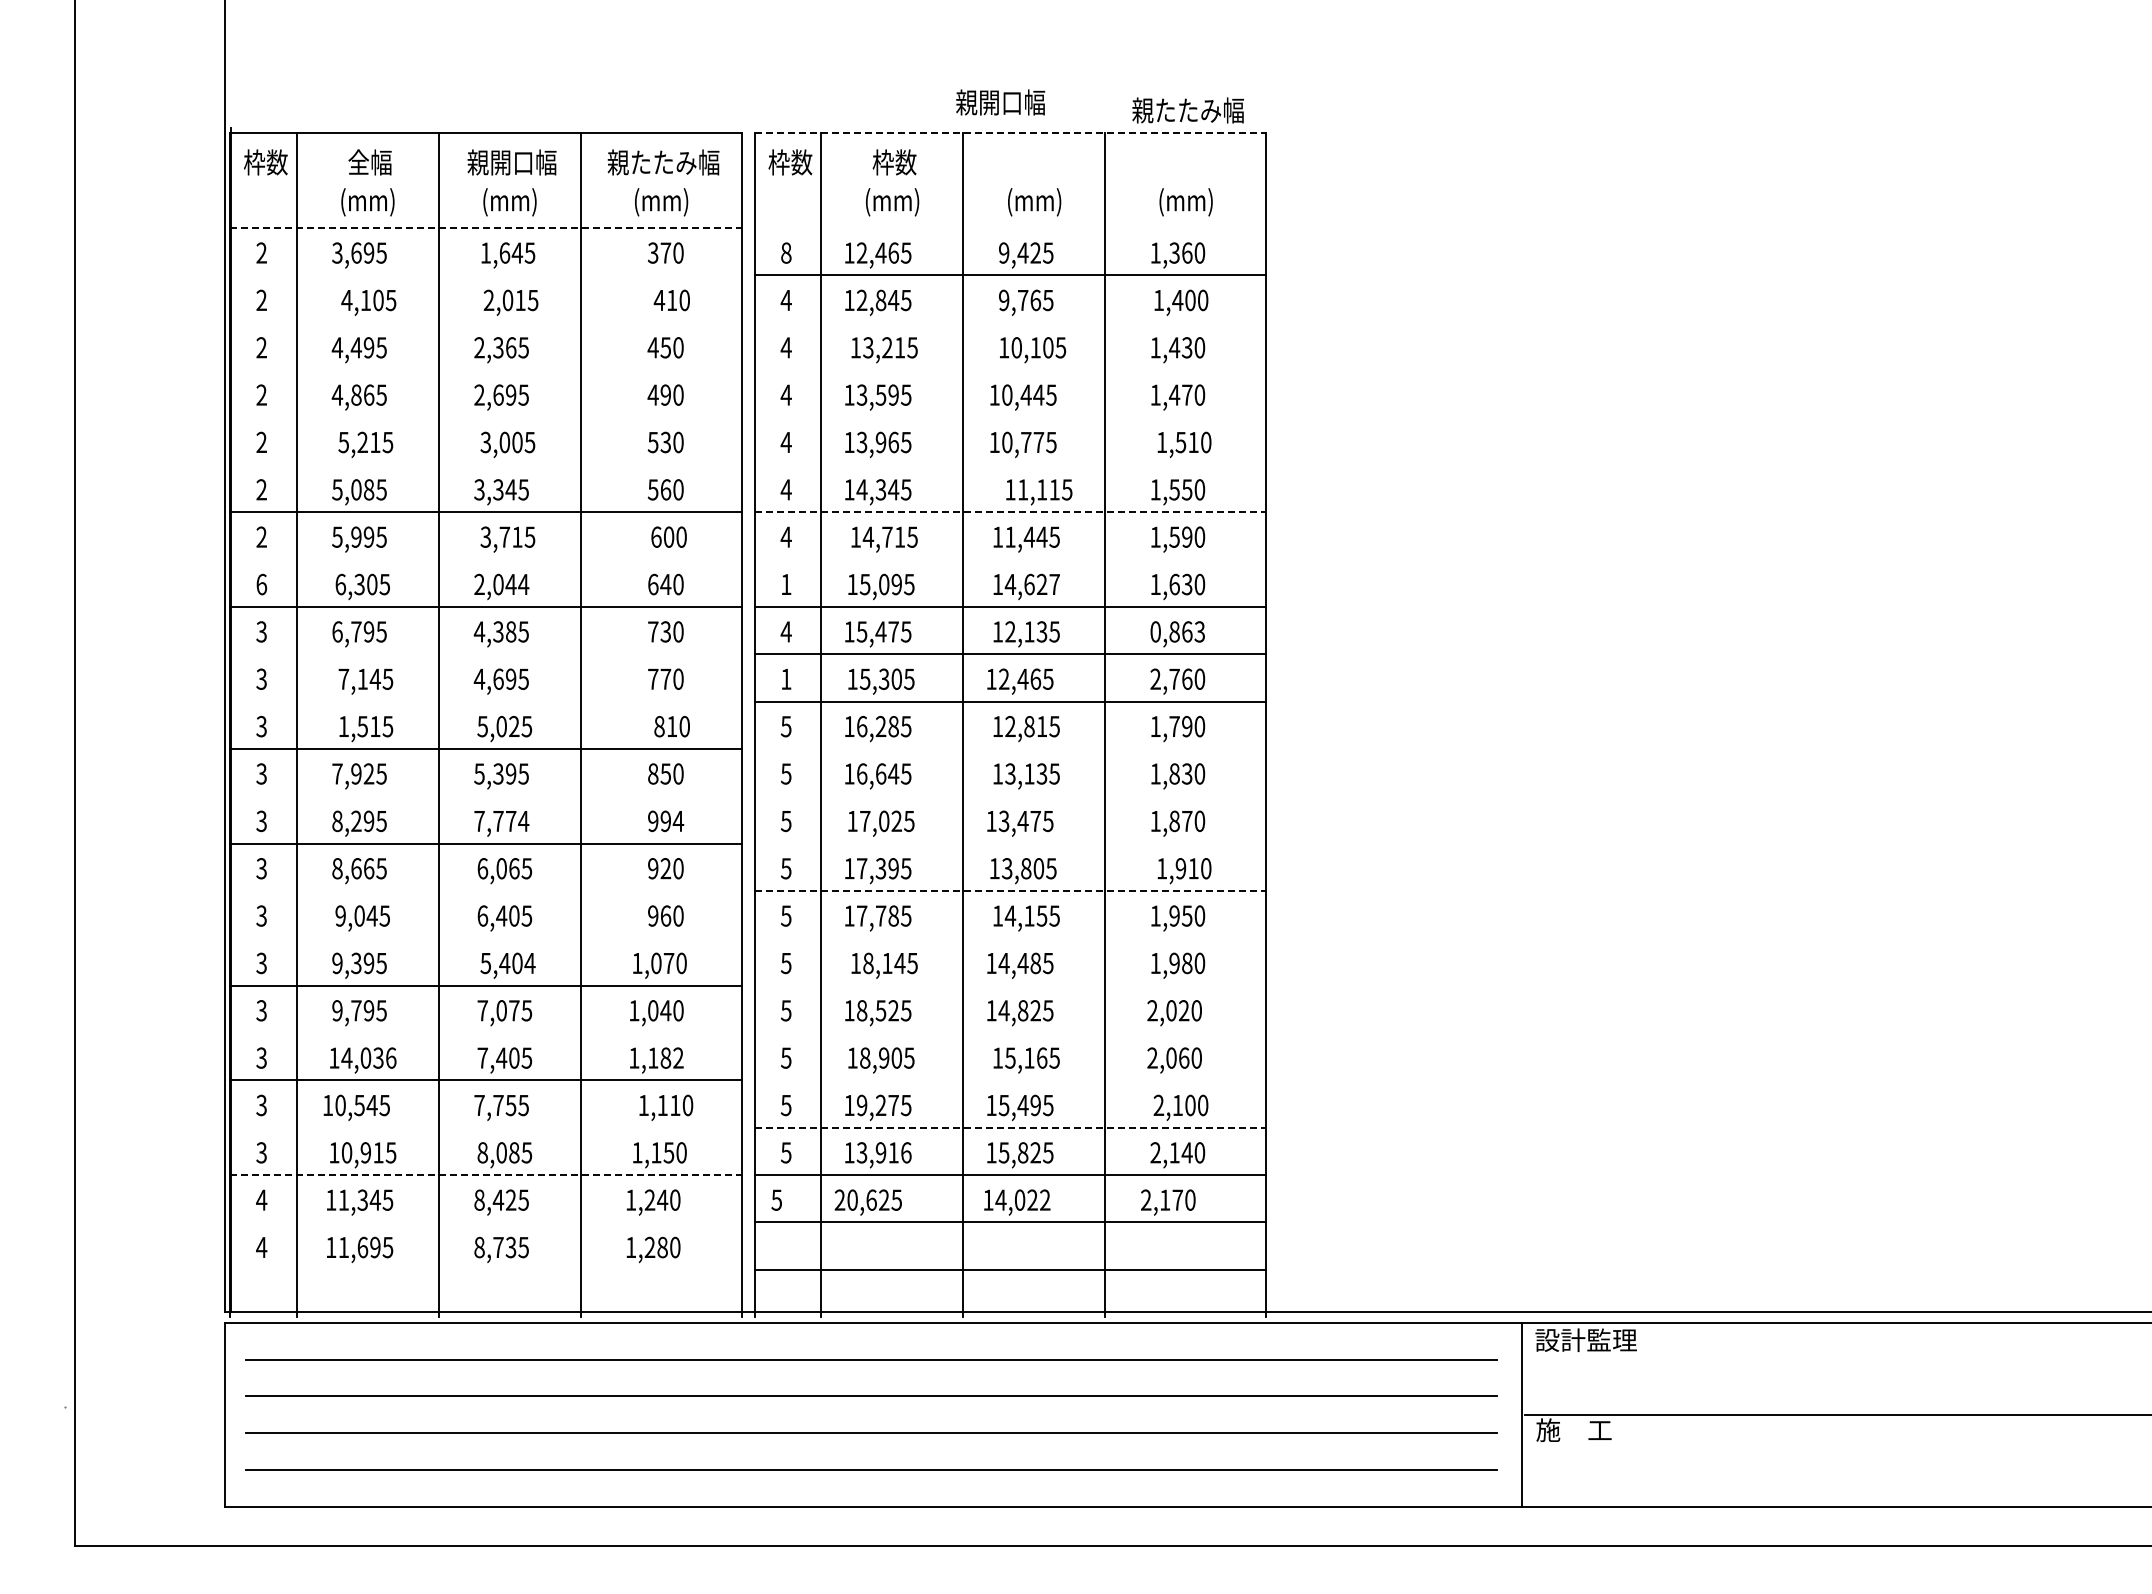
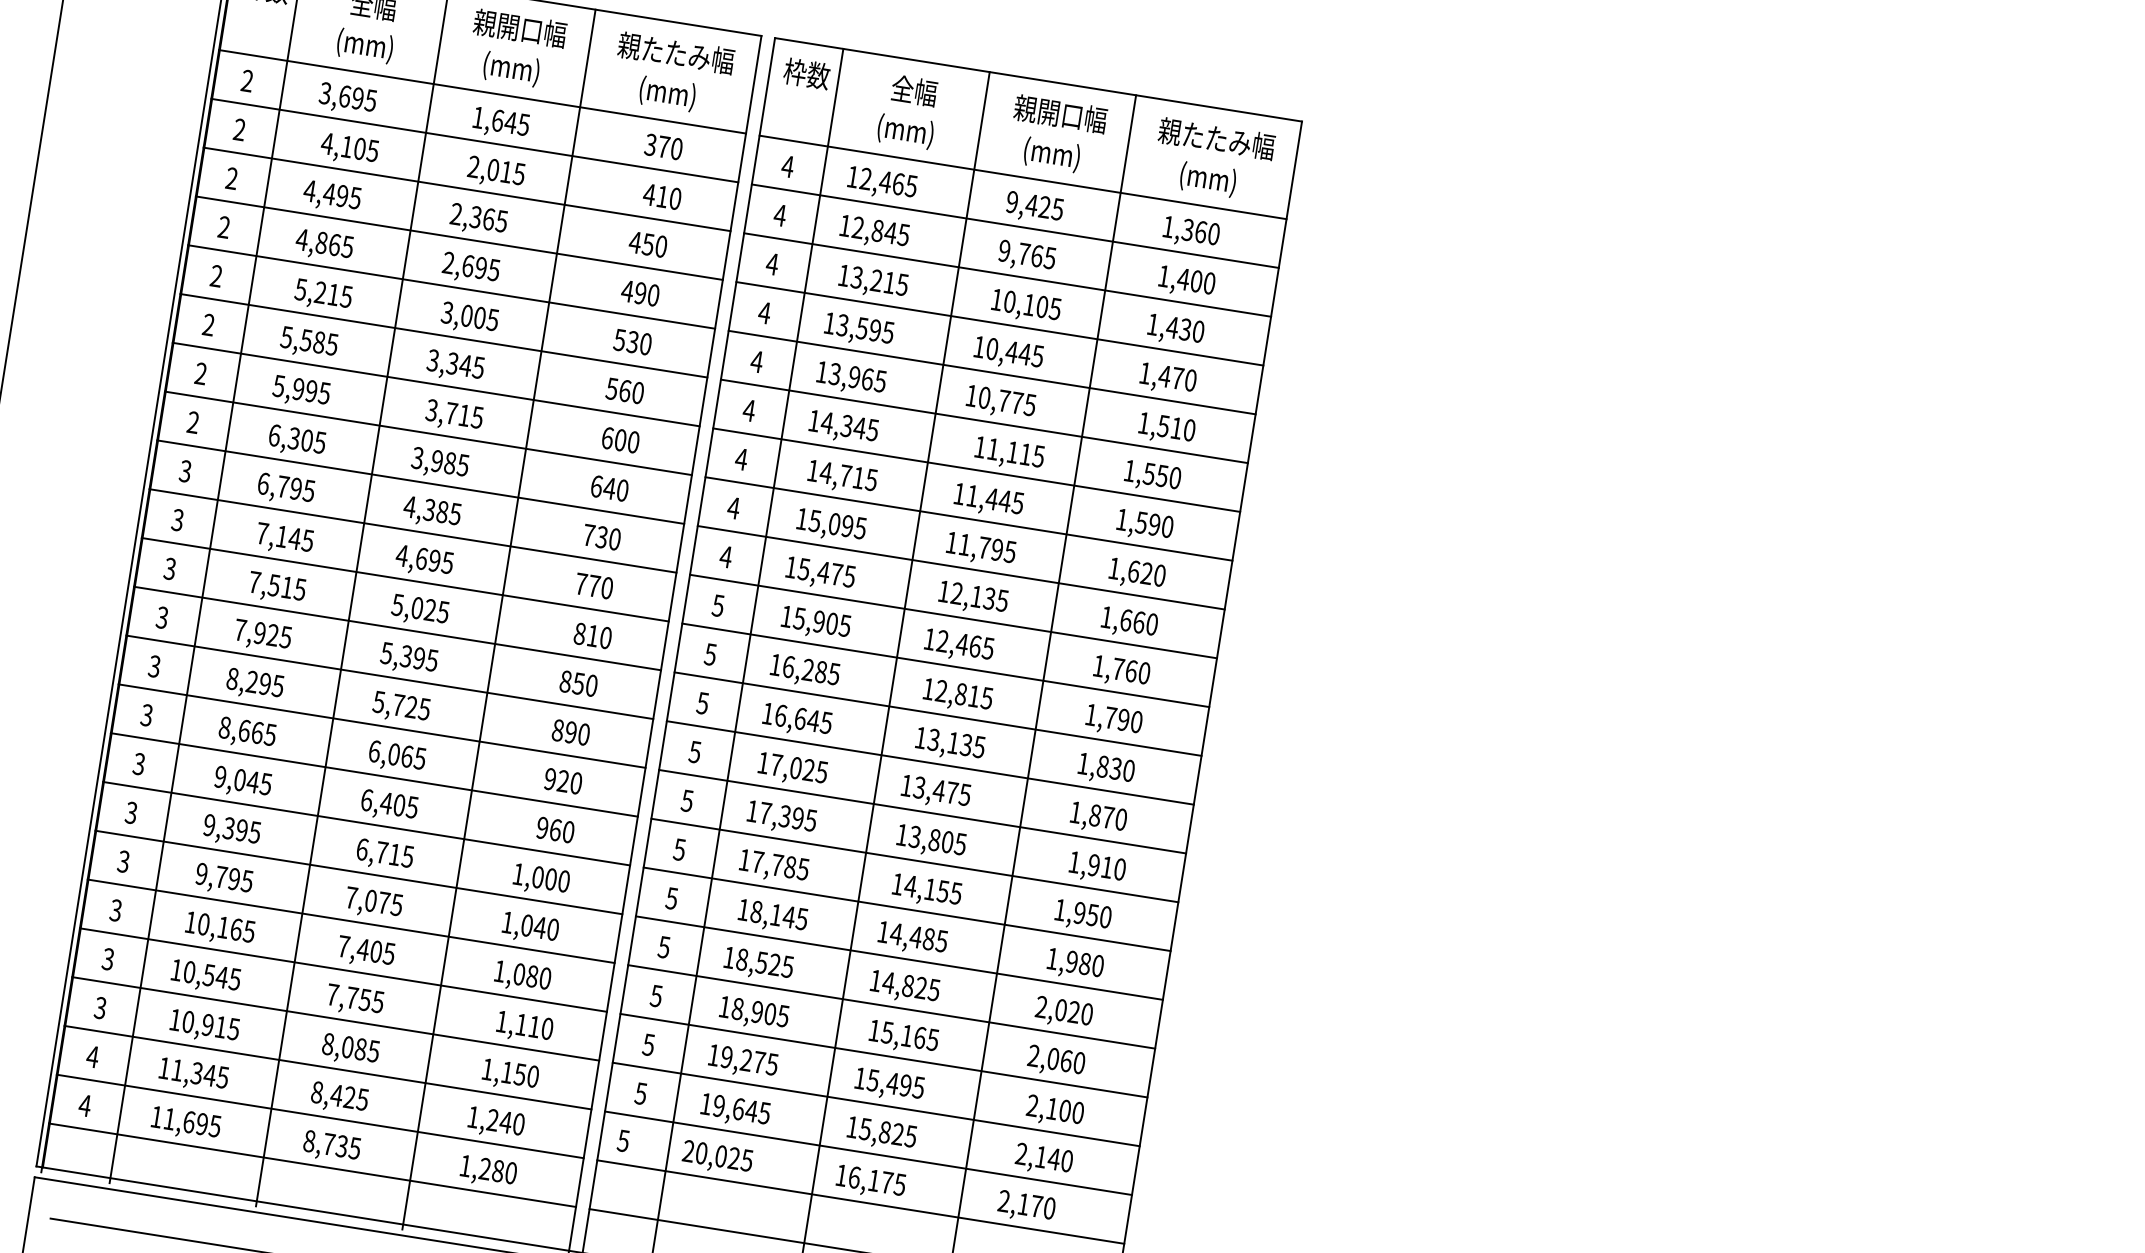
text: (1000, 102) -> (1060, 114), moved
text: (1187, 110) -> (1216, 138), moved
line: (1010, 133) -> (1038, 80), dashed -> solid
text: (894, 162) -> (914, 90), 枠数 -> 全幅
line: (486, 228) -> (482, 92), dashed -> solid
line: (1010, 228) -> (1022, 177), added
text: (785, 252) -> (787, 165), 8 -> 4
line: (485, 275) -> (474, 140), added
line: (485, 322) -> (466, 189), added
line: (1010, 322) -> (1007, 274), added
line: (485, 370) -> (458, 238), added
line: (1010, 370) -> (999, 324), added
line: (485, 417) -> (451, 286), added
line: (1010, 417) -> (992, 372), added
line: (485, 464) -> (443, 335), added
line: (1010, 464) -> (984, 421), added
text: (356, 489) -> (306, 340), 5,085 -> 5,585
line: (1010, 512) -> (976, 470), dashed -> solid
line: (485, 559) -> (427, 433), added
line: (1010, 559) -> (968, 518), added
text: (261, 584) -> (193, 422), 6 -> 2
text: (501, 584) -> (440, 461), 2,044 -> 3,985
text: (785, 584) -> (732, 507), 1 -> 4
text: (1031, 584) -> (986, 548), 14,627 -> 11,795
text: (1186, 584) -> (1146, 573), 1,630 -> 1,620
text: (1177, 631) -> (1129, 620), 0,863 -> 1,660
line: (485, 654) -> (412, 531), added
text: (785, 678) -> (717, 604), 1 -> 5
text: (883, 678) -> (818, 620), 15,305 -> 15,905
text: (1155, 678) -> (1098, 665), 2,760 -> 1,760
line: (485, 701) -> (404, 579), added
text: (343, 726) -> (254, 582), 1,515 -> 7,515
line: (1010, 748) -> (938, 713), added
line: (485, 796) -> (389, 677), added
line: (1010, 796) -> (930, 763), added
text: (501, 821) -> (401, 705), 7,774 -> 5,725
text: (666, 821) -> (571, 732), 994 -> 890
line: (1010, 843) -> (922, 811), added
line: (485, 890) -> (373, 774), added
line: (1010, 890) -> (914, 860), dashed -> solid
line: (485, 938) -> (366, 823), added
line: (1010, 938) -> (907, 909), added
text: (507, 963) -> (384, 853), 5,404 -> 6,715
text: (668, 963) -> (550, 879), 1,070 -> 1,000
line: (1010, 985) -> (899, 957), added
line: (485, 1033) -> (350, 921), added
line: (1010, 1033) -> (891, 1007), added
text: (368, 1057) -> (226, 927), 14,036 -> 10,165
text: (665, 1057) -> (532, 975), 1,182 -> 1,080
line: (1010, 1080) -> (883, 1055), added
line: (485, 1127) -> (335, 1018), added
line: (1010, 1127) -> (876, 1104), dashed -> solid
text: (883, 1152) -> (741, 1109), 13,916 -> 19,645
line: (486, 1175) -> (328, 1068), dashed -> solid
text: (871, 1199) -> (721, 1155), 20,625 -> 20,025
text: (1022, 1199) -> (876, 1180), 14,022 -> 16,175
line: (485, 1222) -> (319, 1116), added
line: (485, 1269) -> (312, 1164), added

